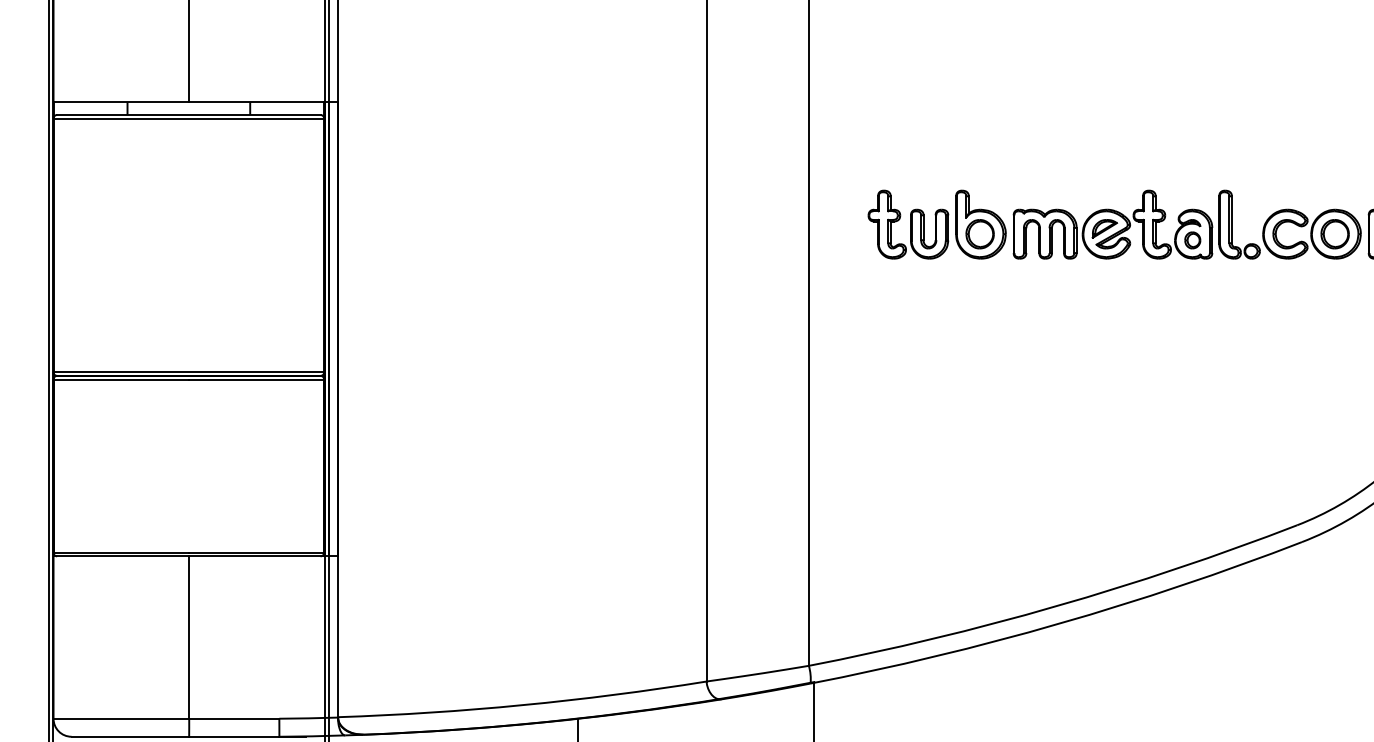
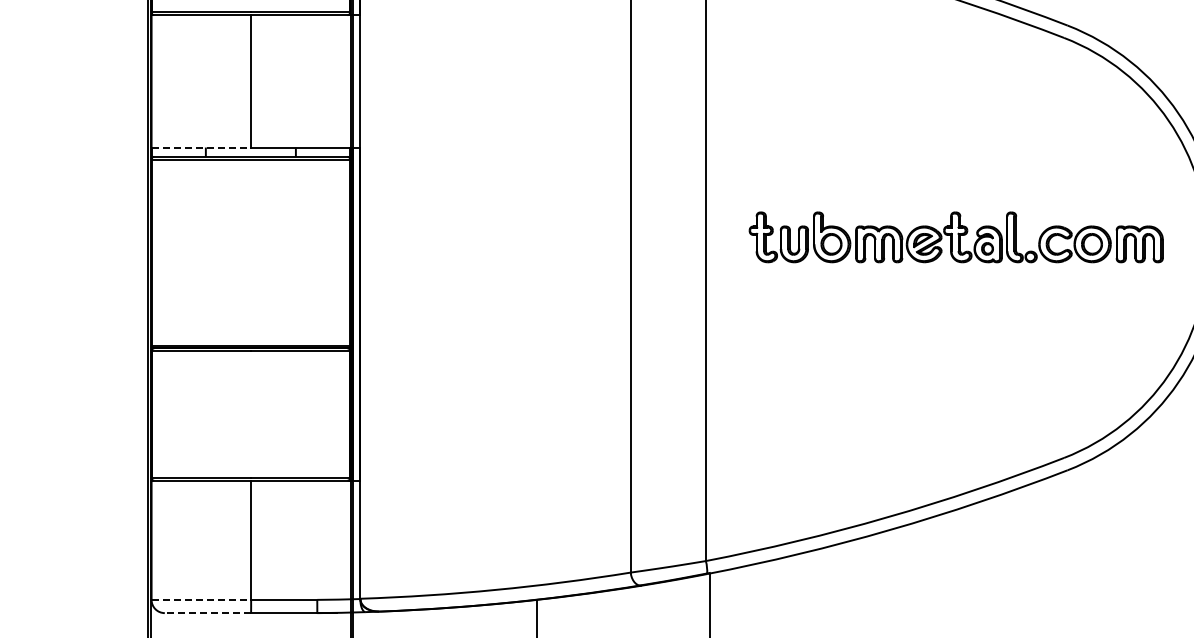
line: (121, 102) -> (201, 147), solid -> dashed
line: (121, 718) -> (201, 599), solid -> dashed
line: (129, 737) -> (207, 613), solid -> dashed

